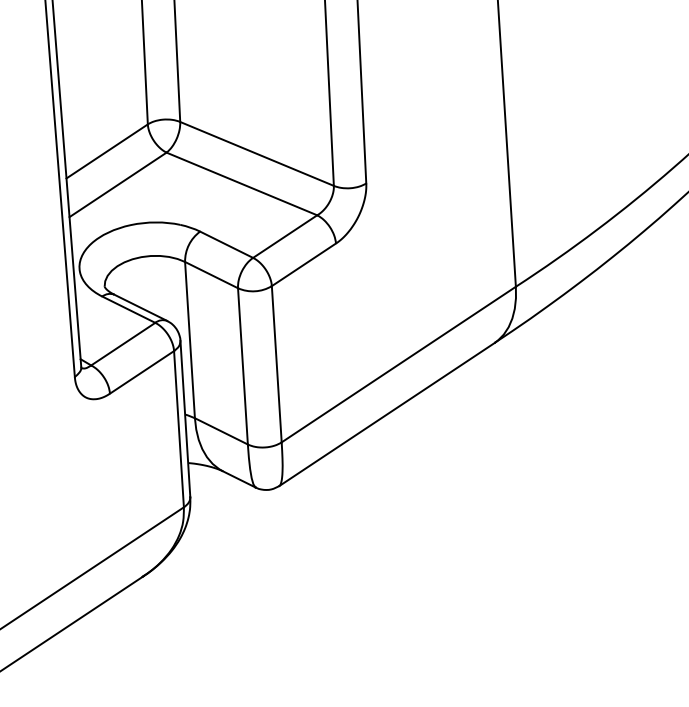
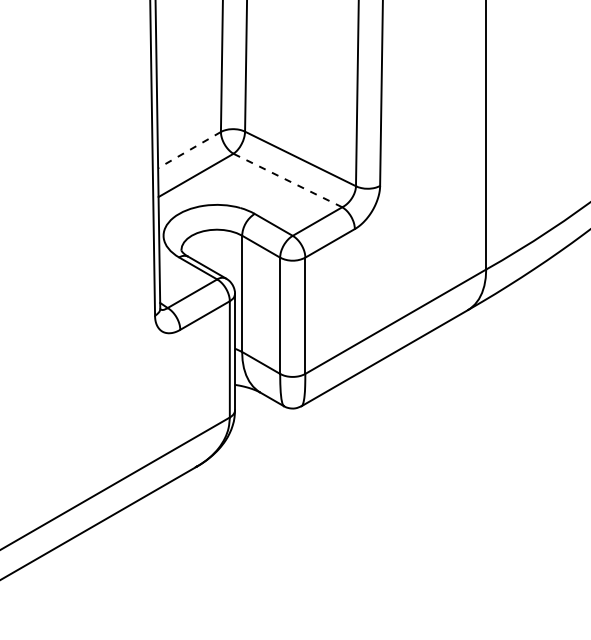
line: (107, 151) -> (189, 150), solid -> dashed
line: (241, 183) -> (287, 180), solid -> dashed

